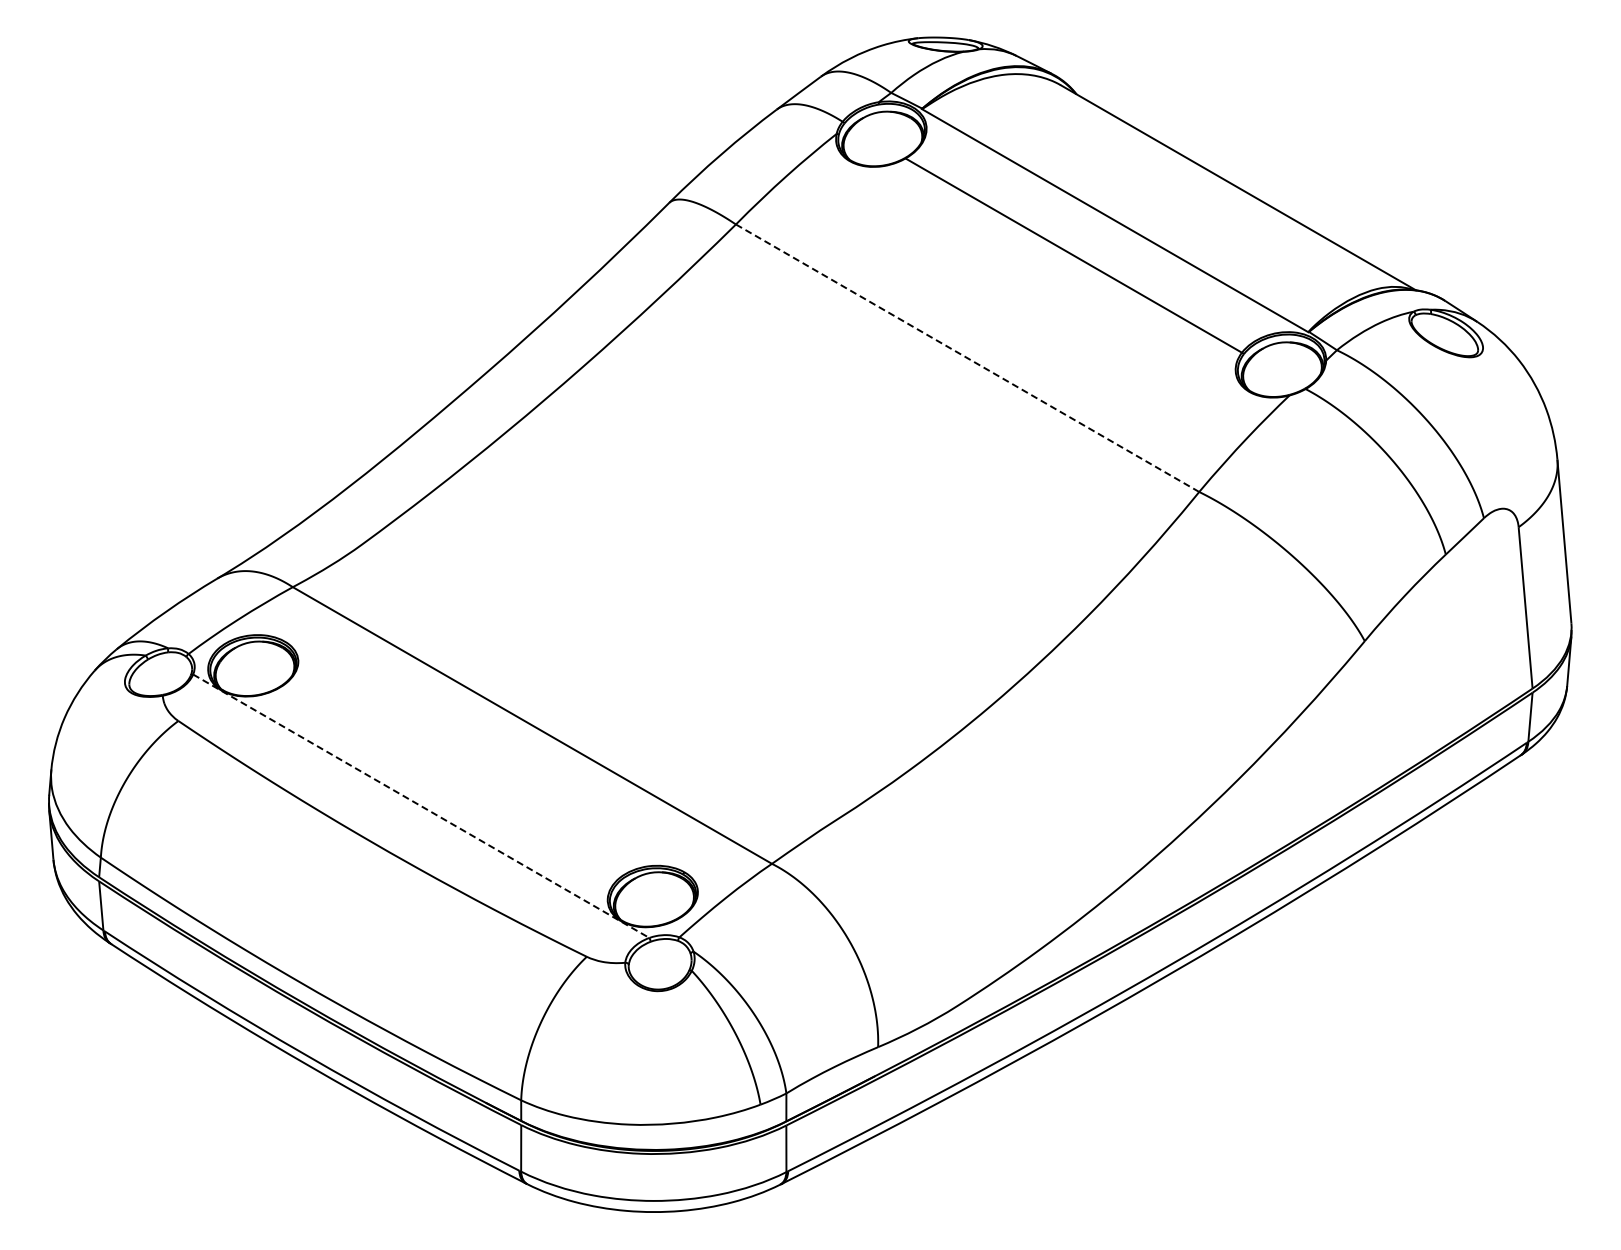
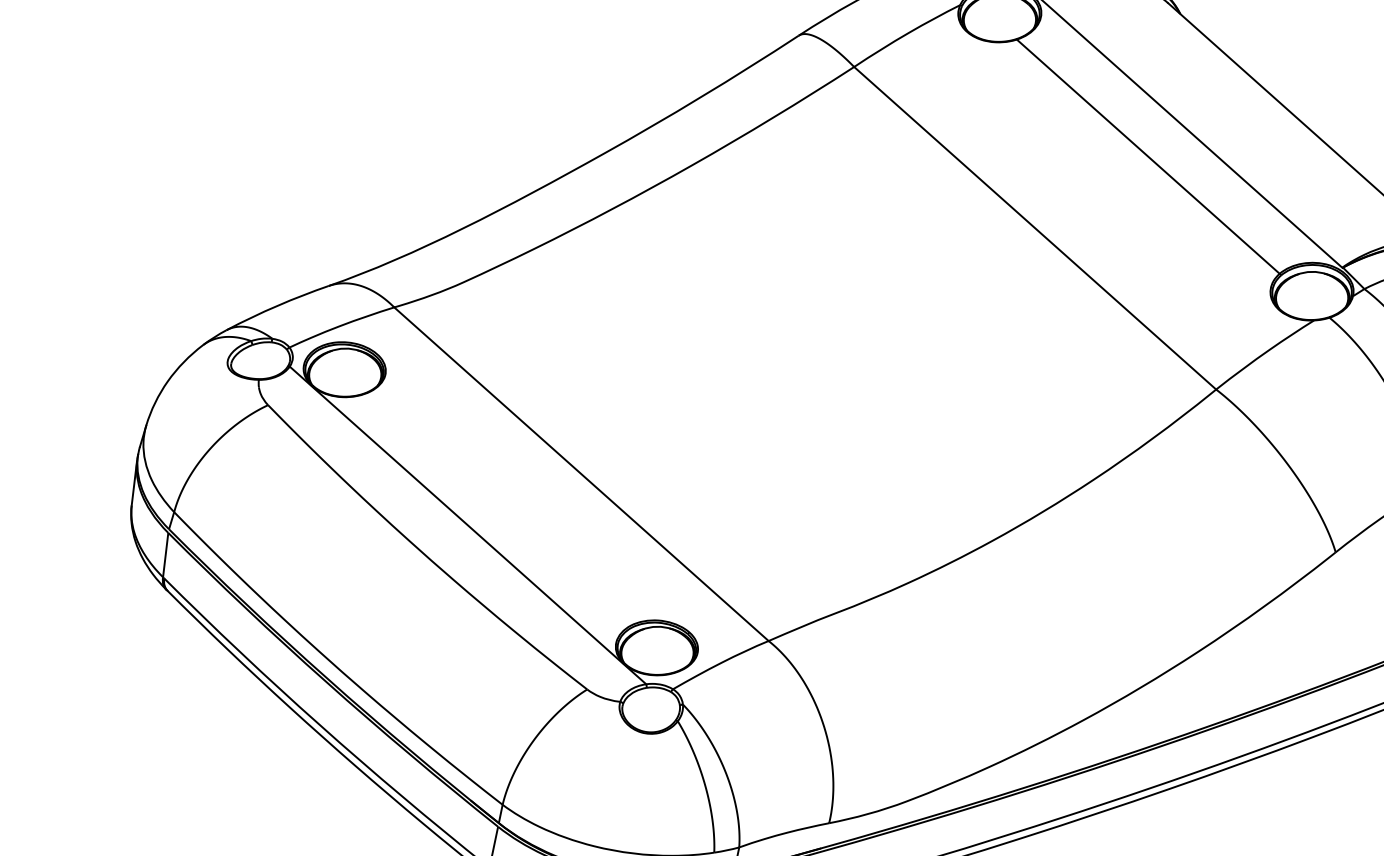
line: (968, 358) -> (1035, 228), dashed -> solid
line: (421, 806) -> (468, 525), dashed -> solid

